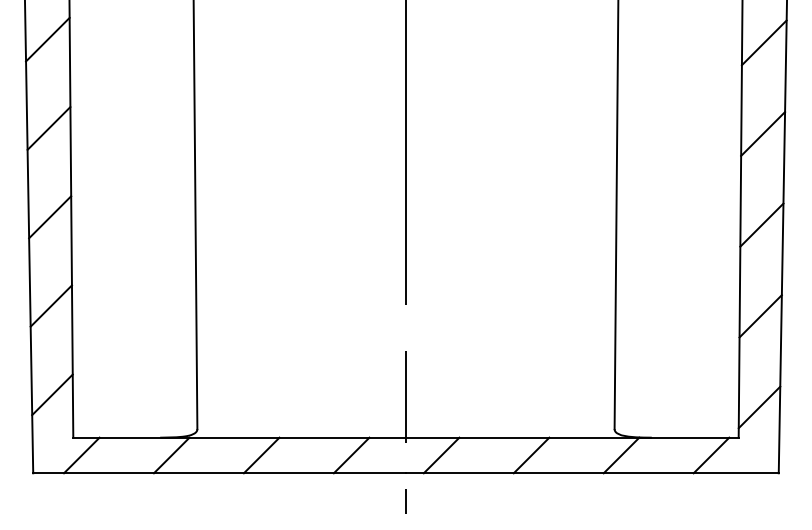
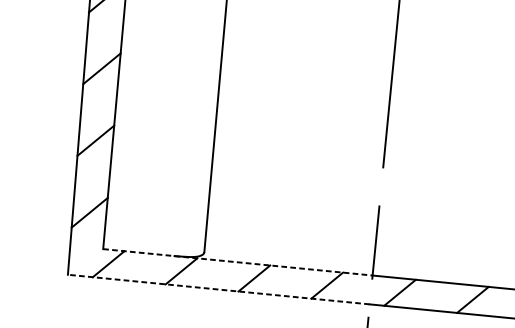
line: (240, 437) -> (238, 262), solid -> dashed
line: (219, 473) -> (218, 289), solid -> dashed

